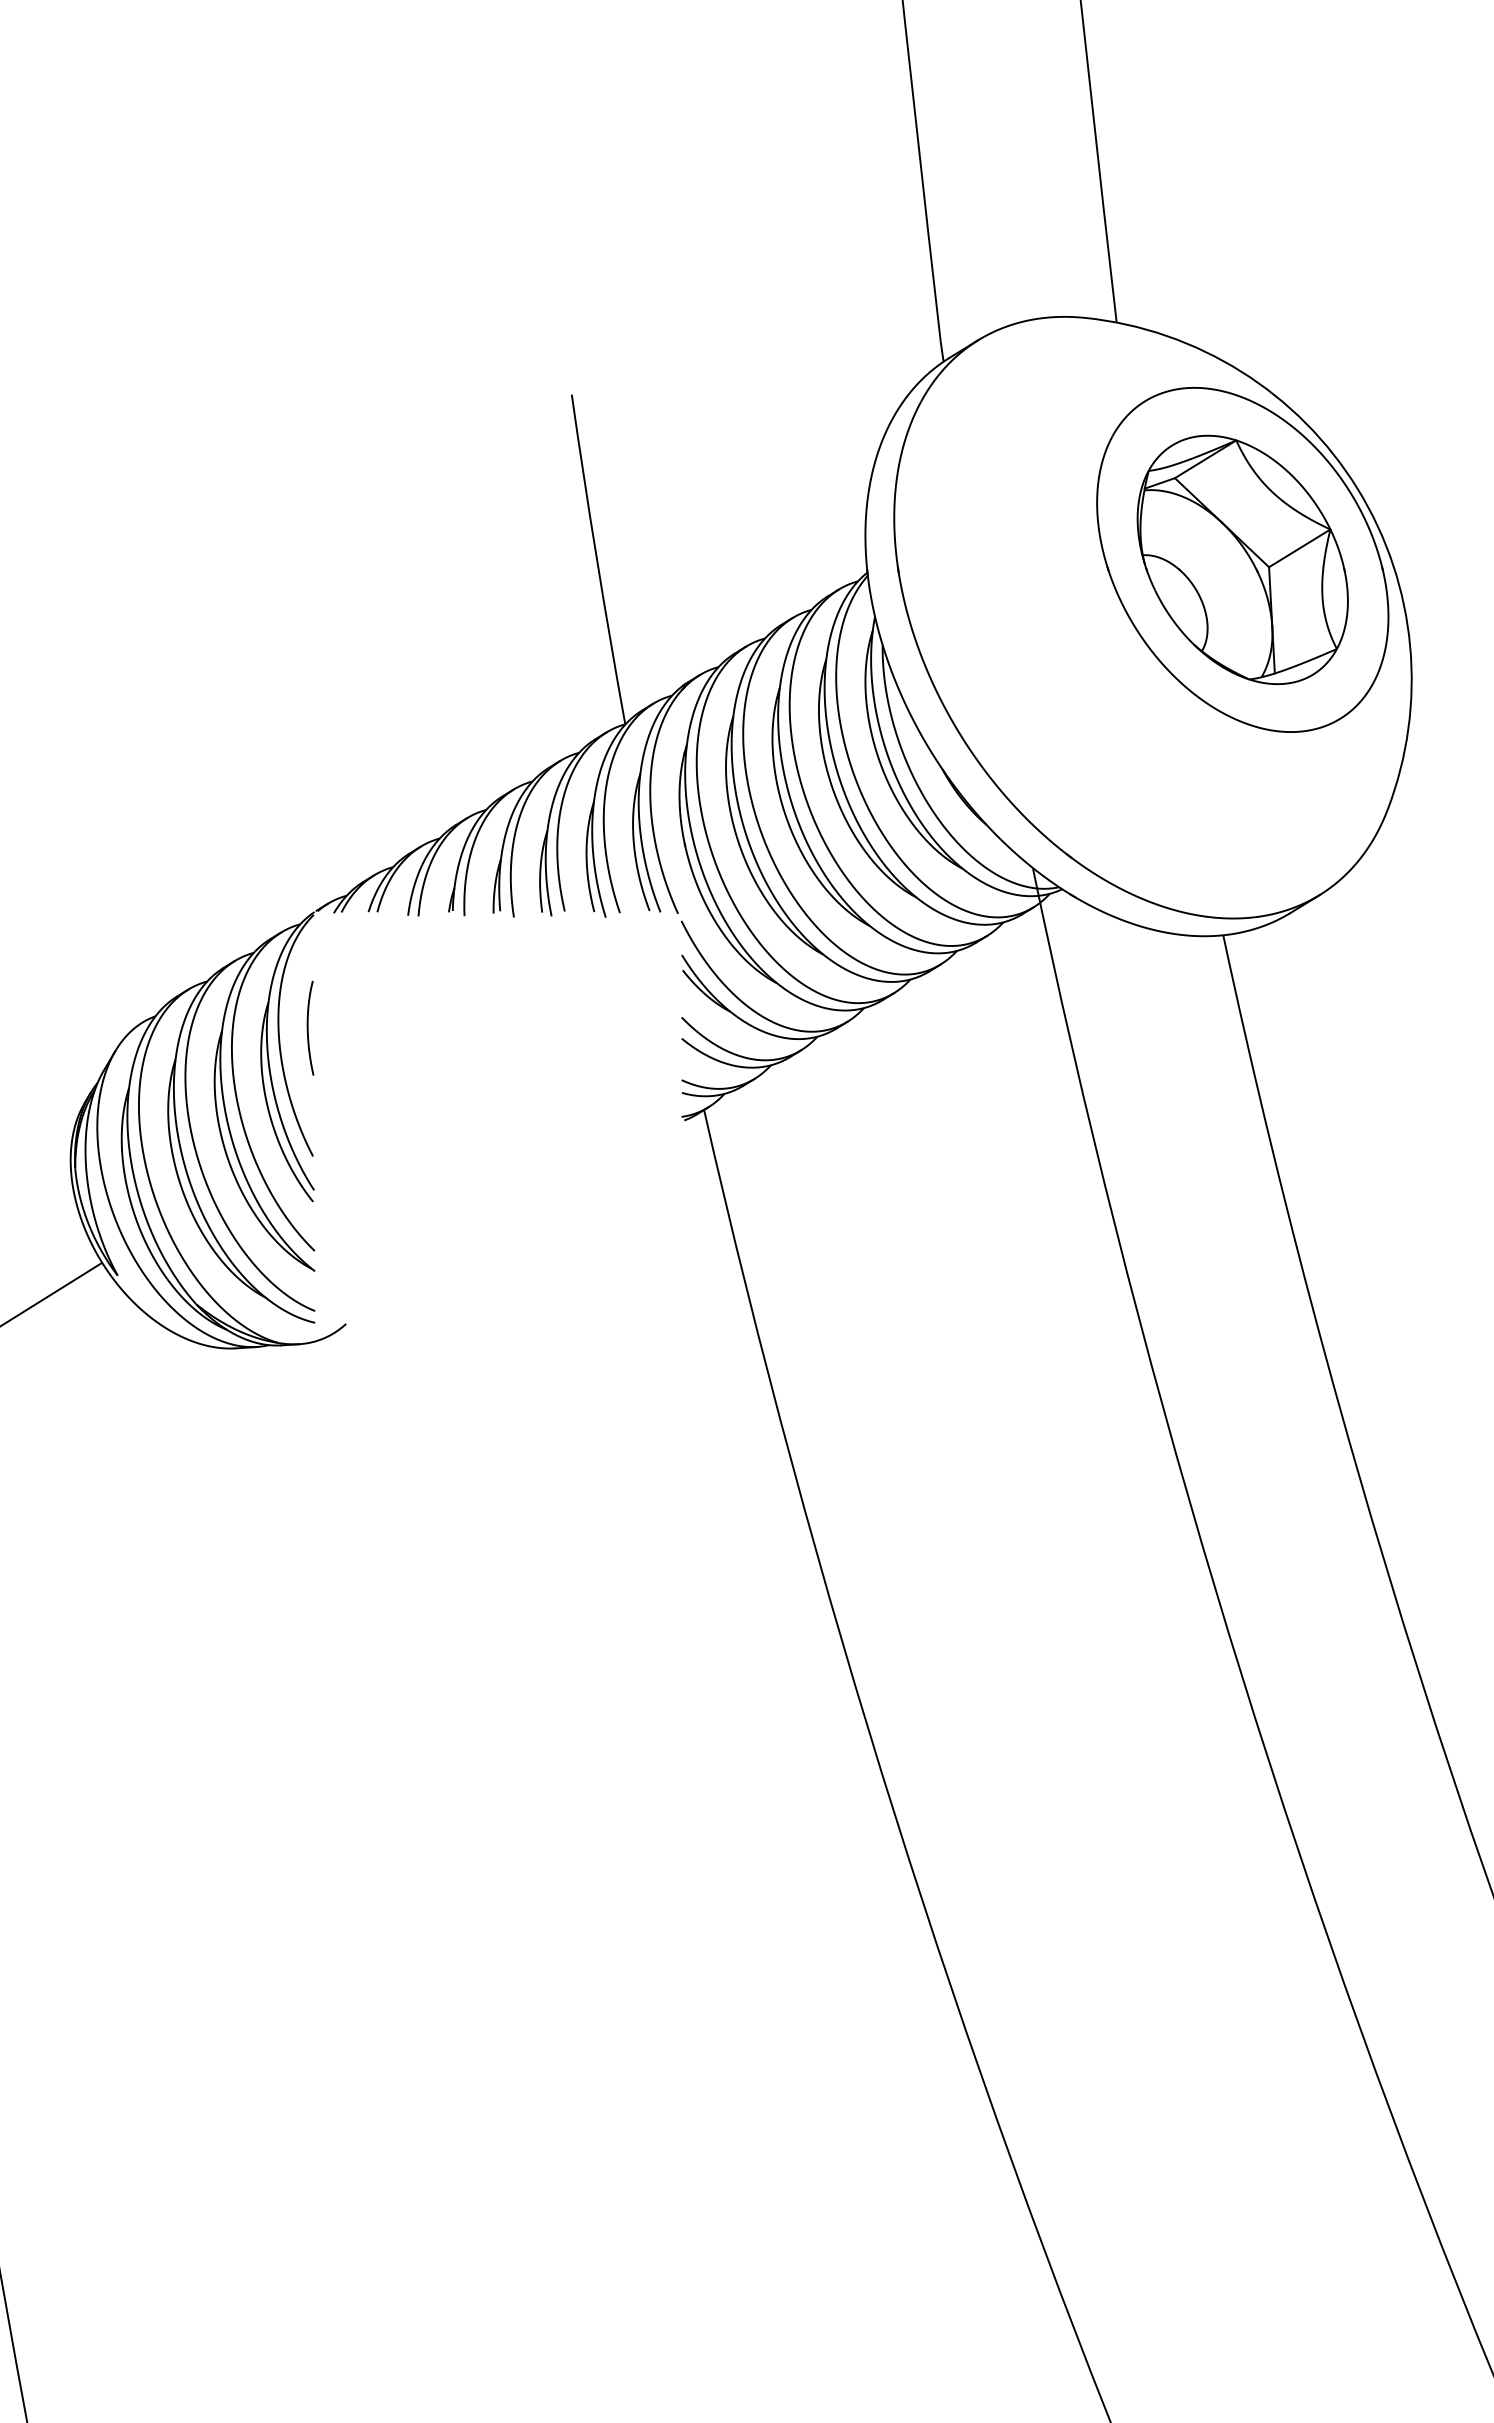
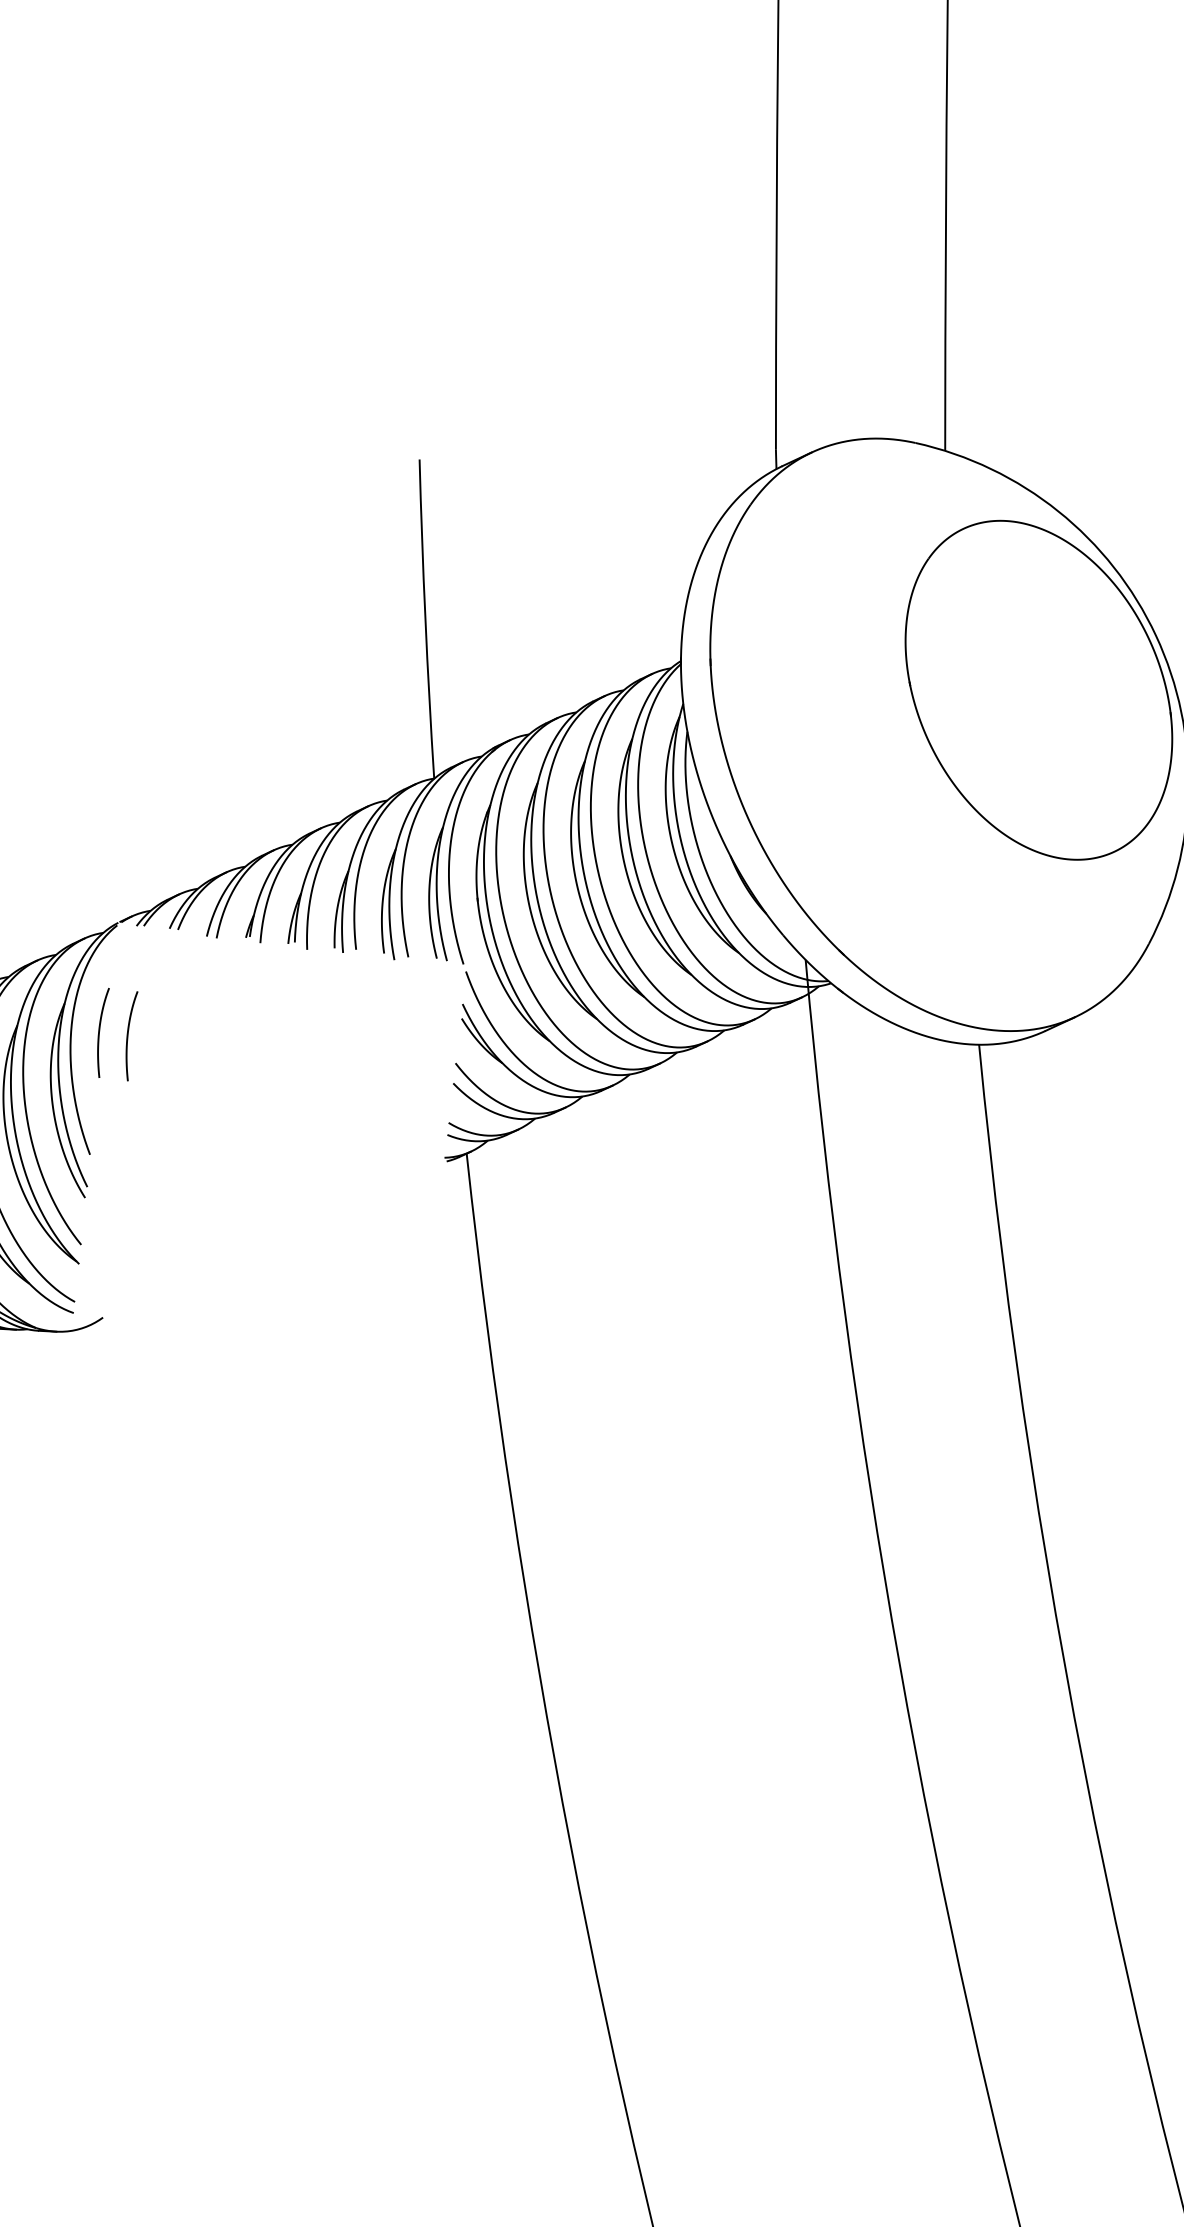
part: (1242, 559) -> (1038, 689), removed
curve: (338, 1027) -> (128, 1035), added

